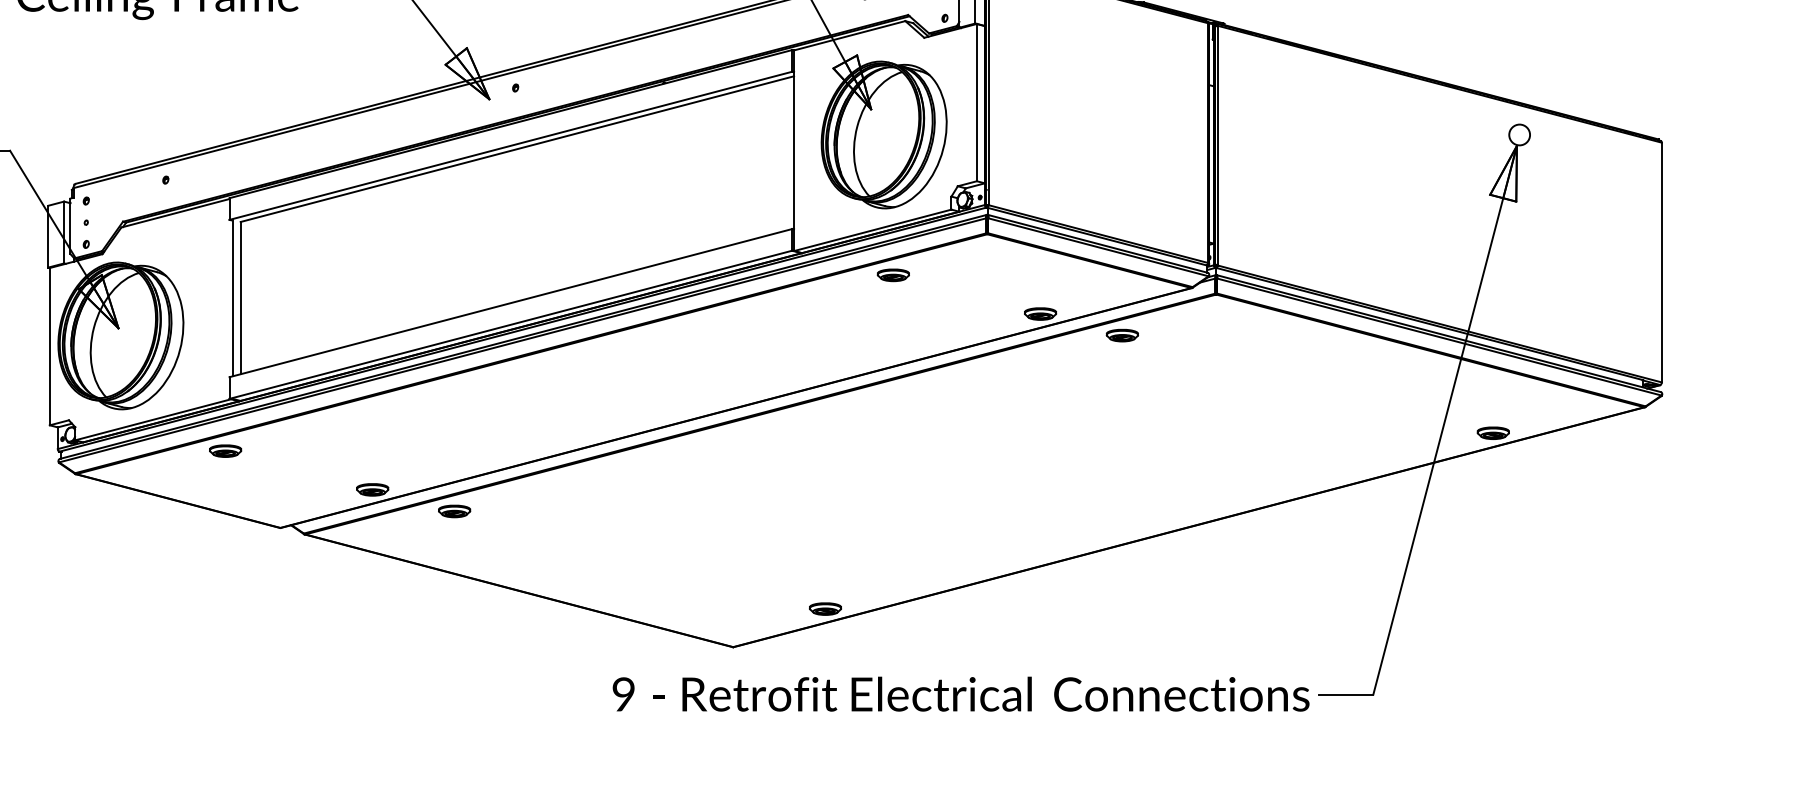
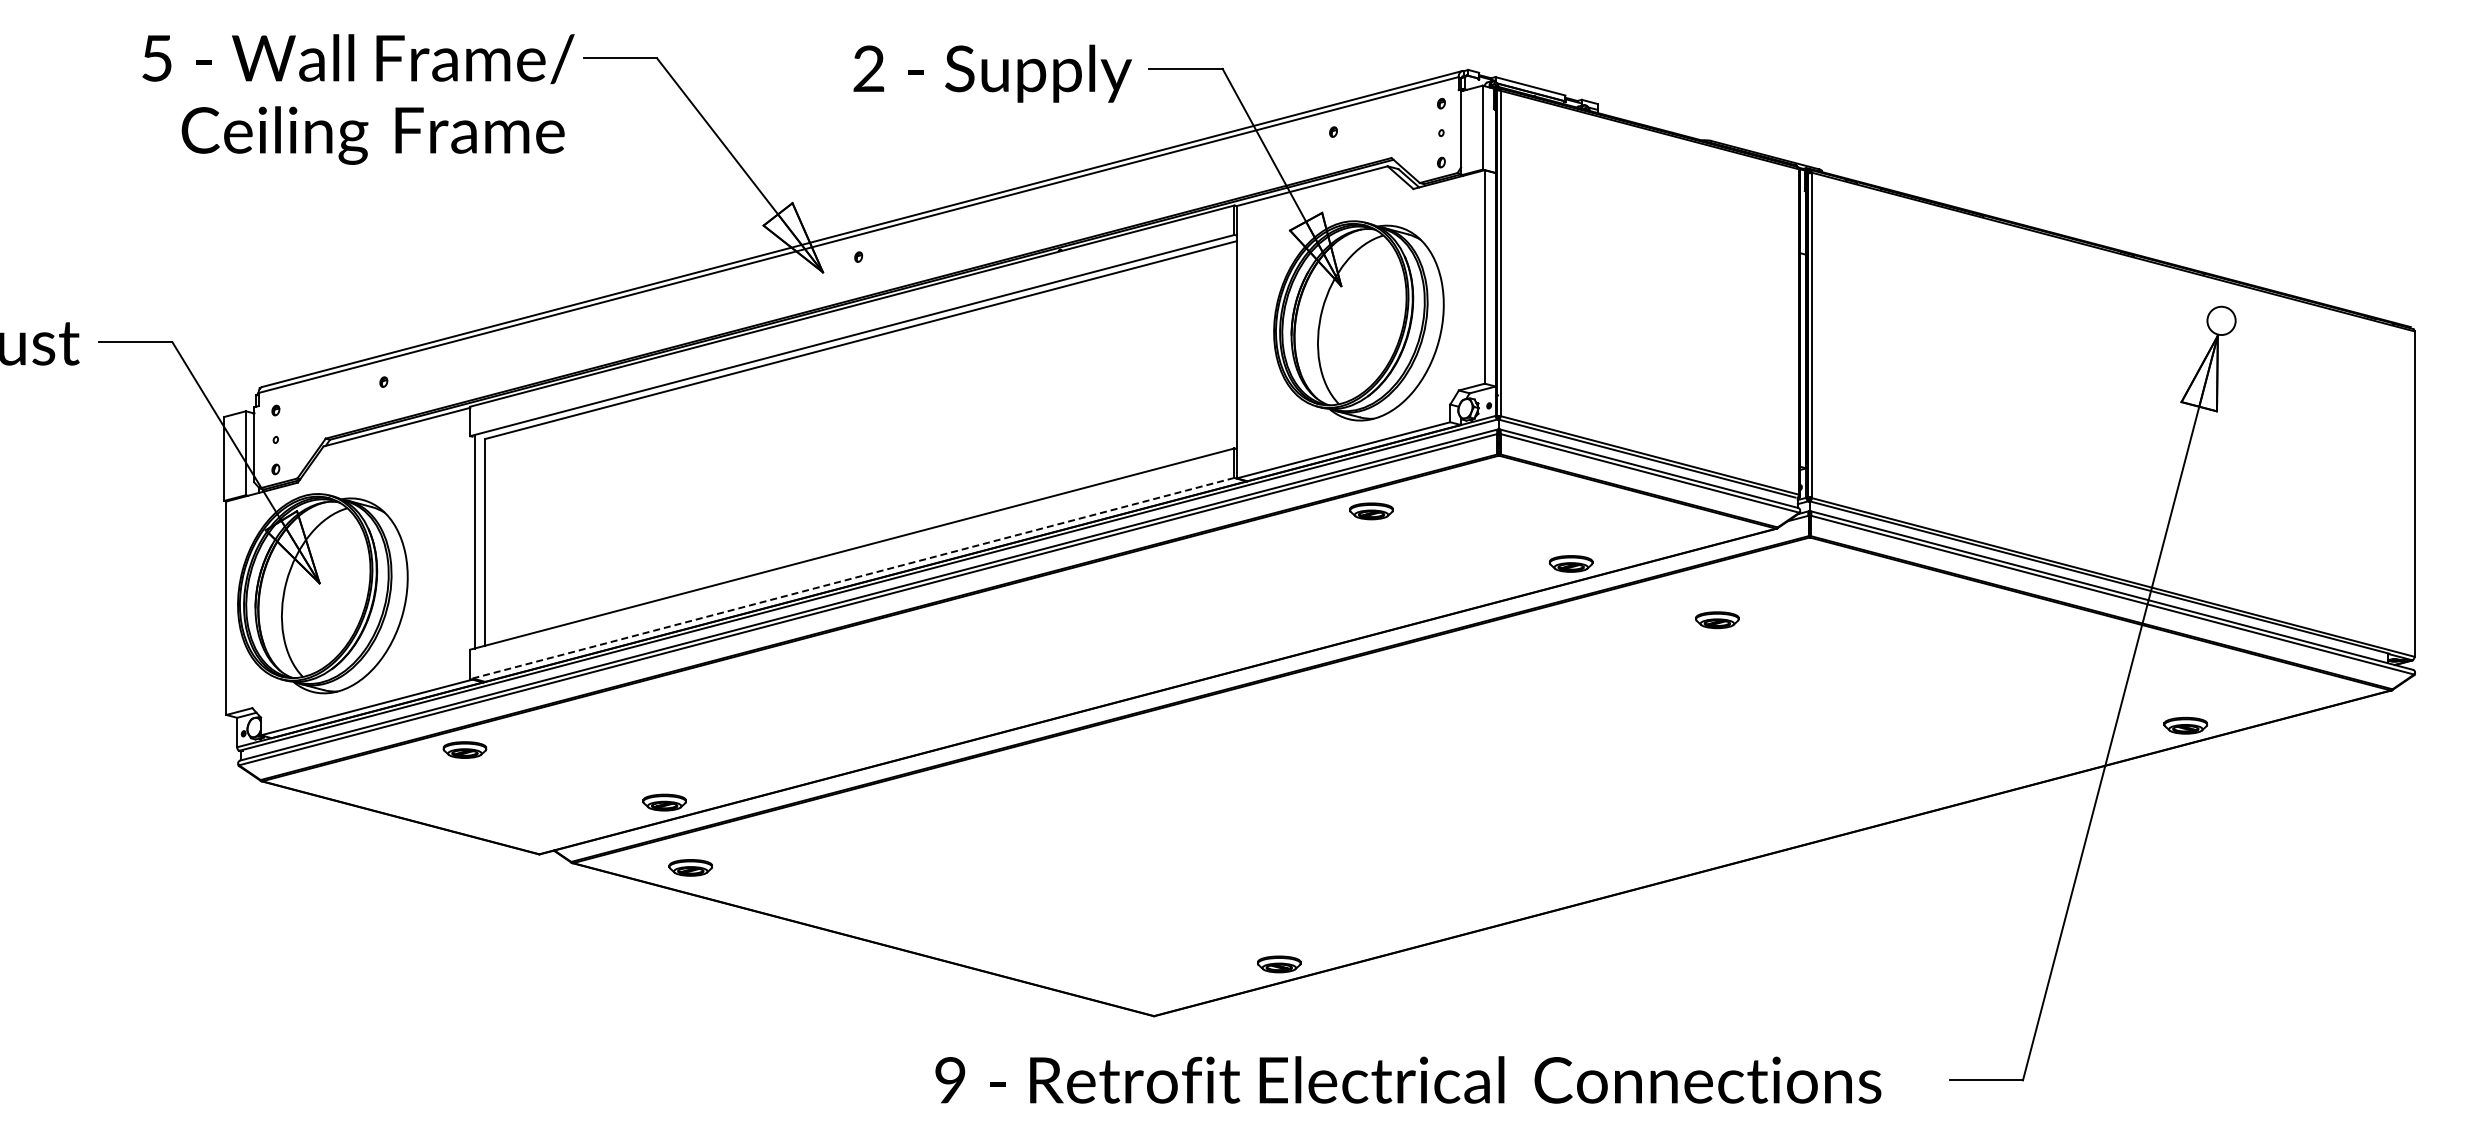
line: (510, 324) -> (851, 578), solid -> dashed
part: (1122, 335) -> (1717, 620), moved
part: (454, 511) -> (690, 867), moved
text: (961, 693) -> (1408, 1079), moved

